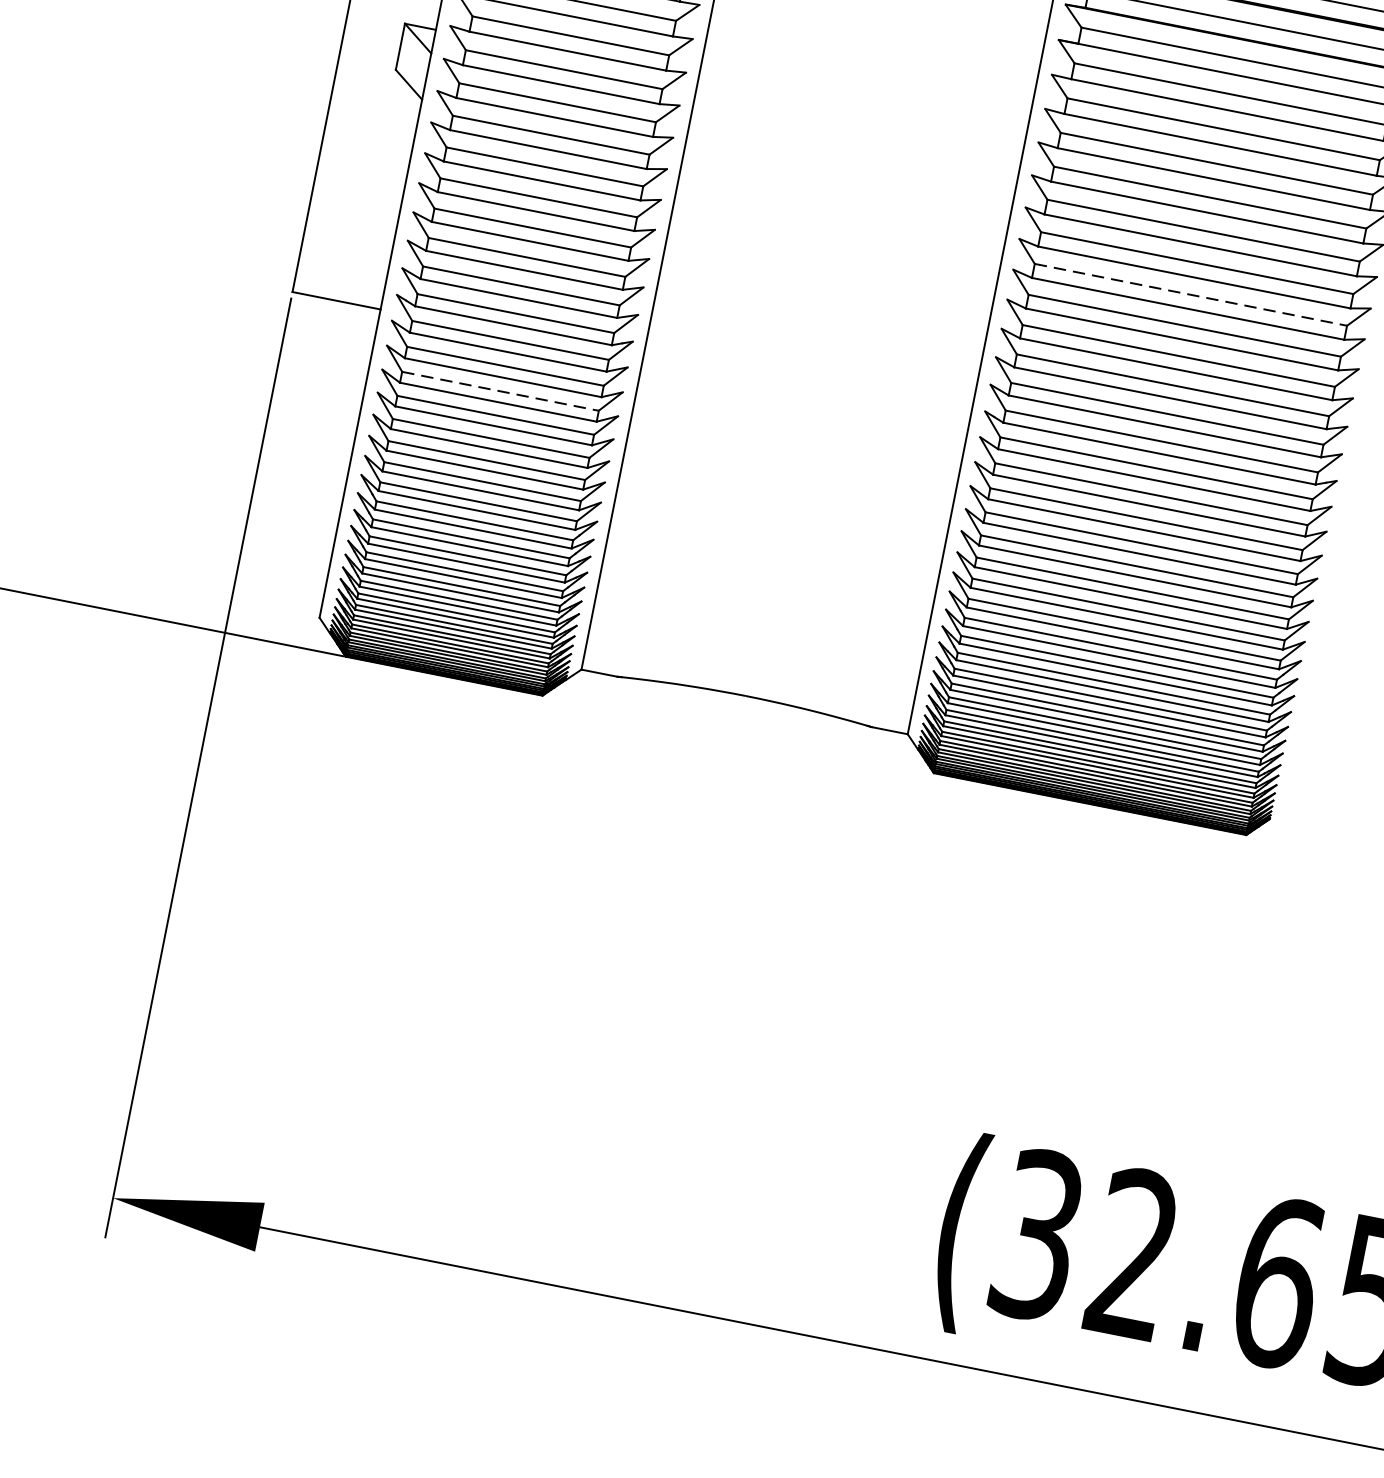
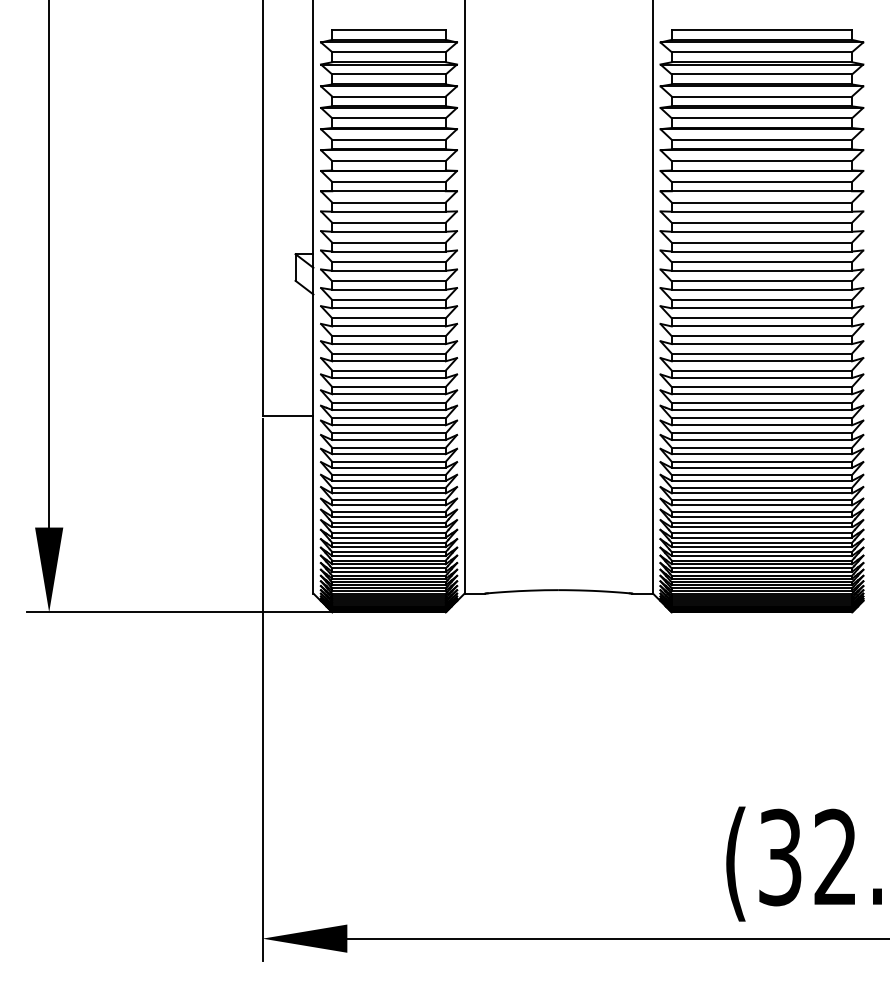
line: (1191, 295) -> (762, 318), dashed -> solid
line: (501, 390) -> (389, 447), dashed -> solid

